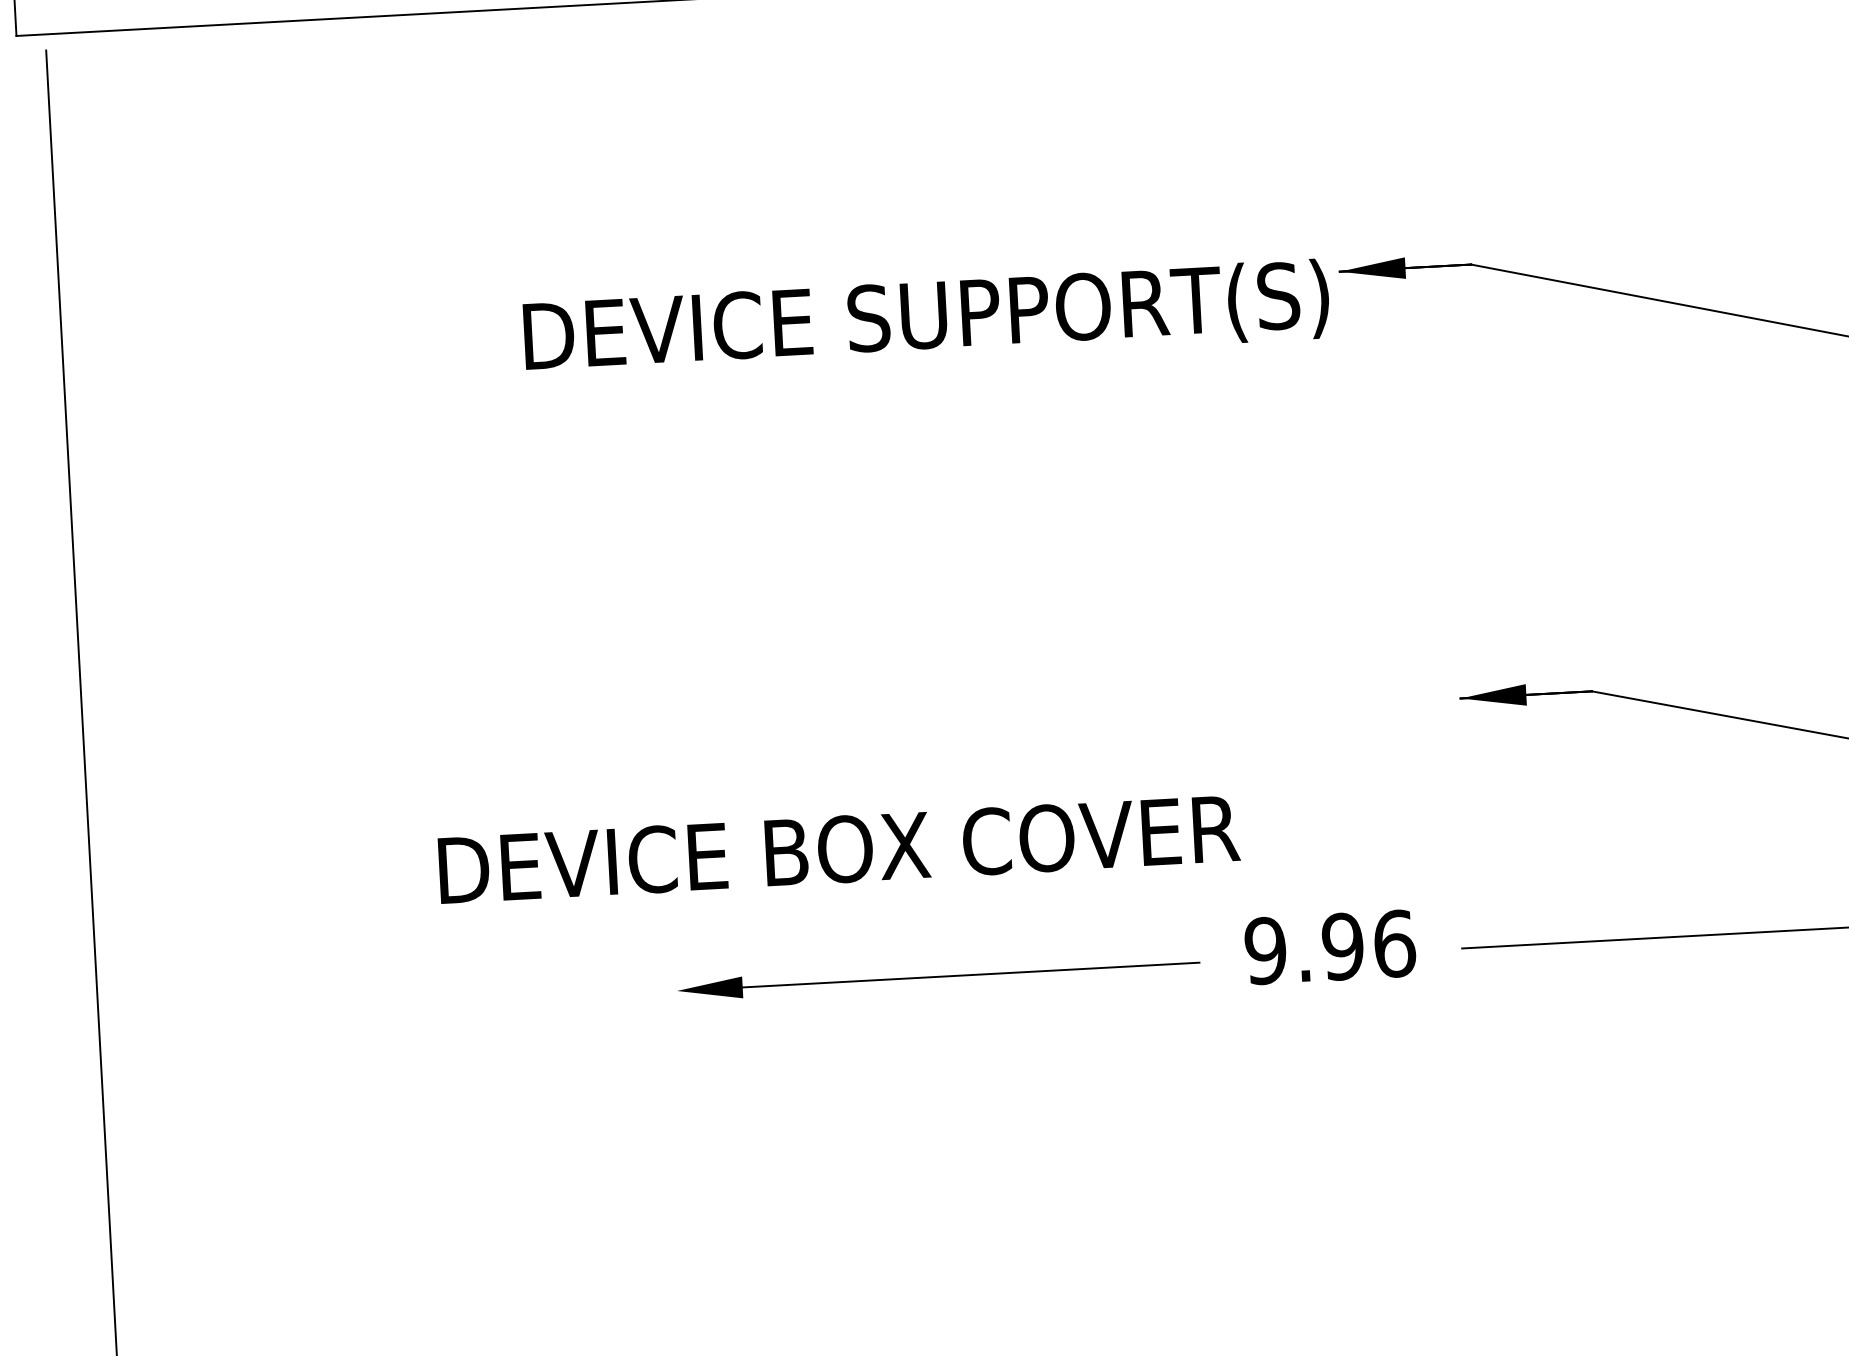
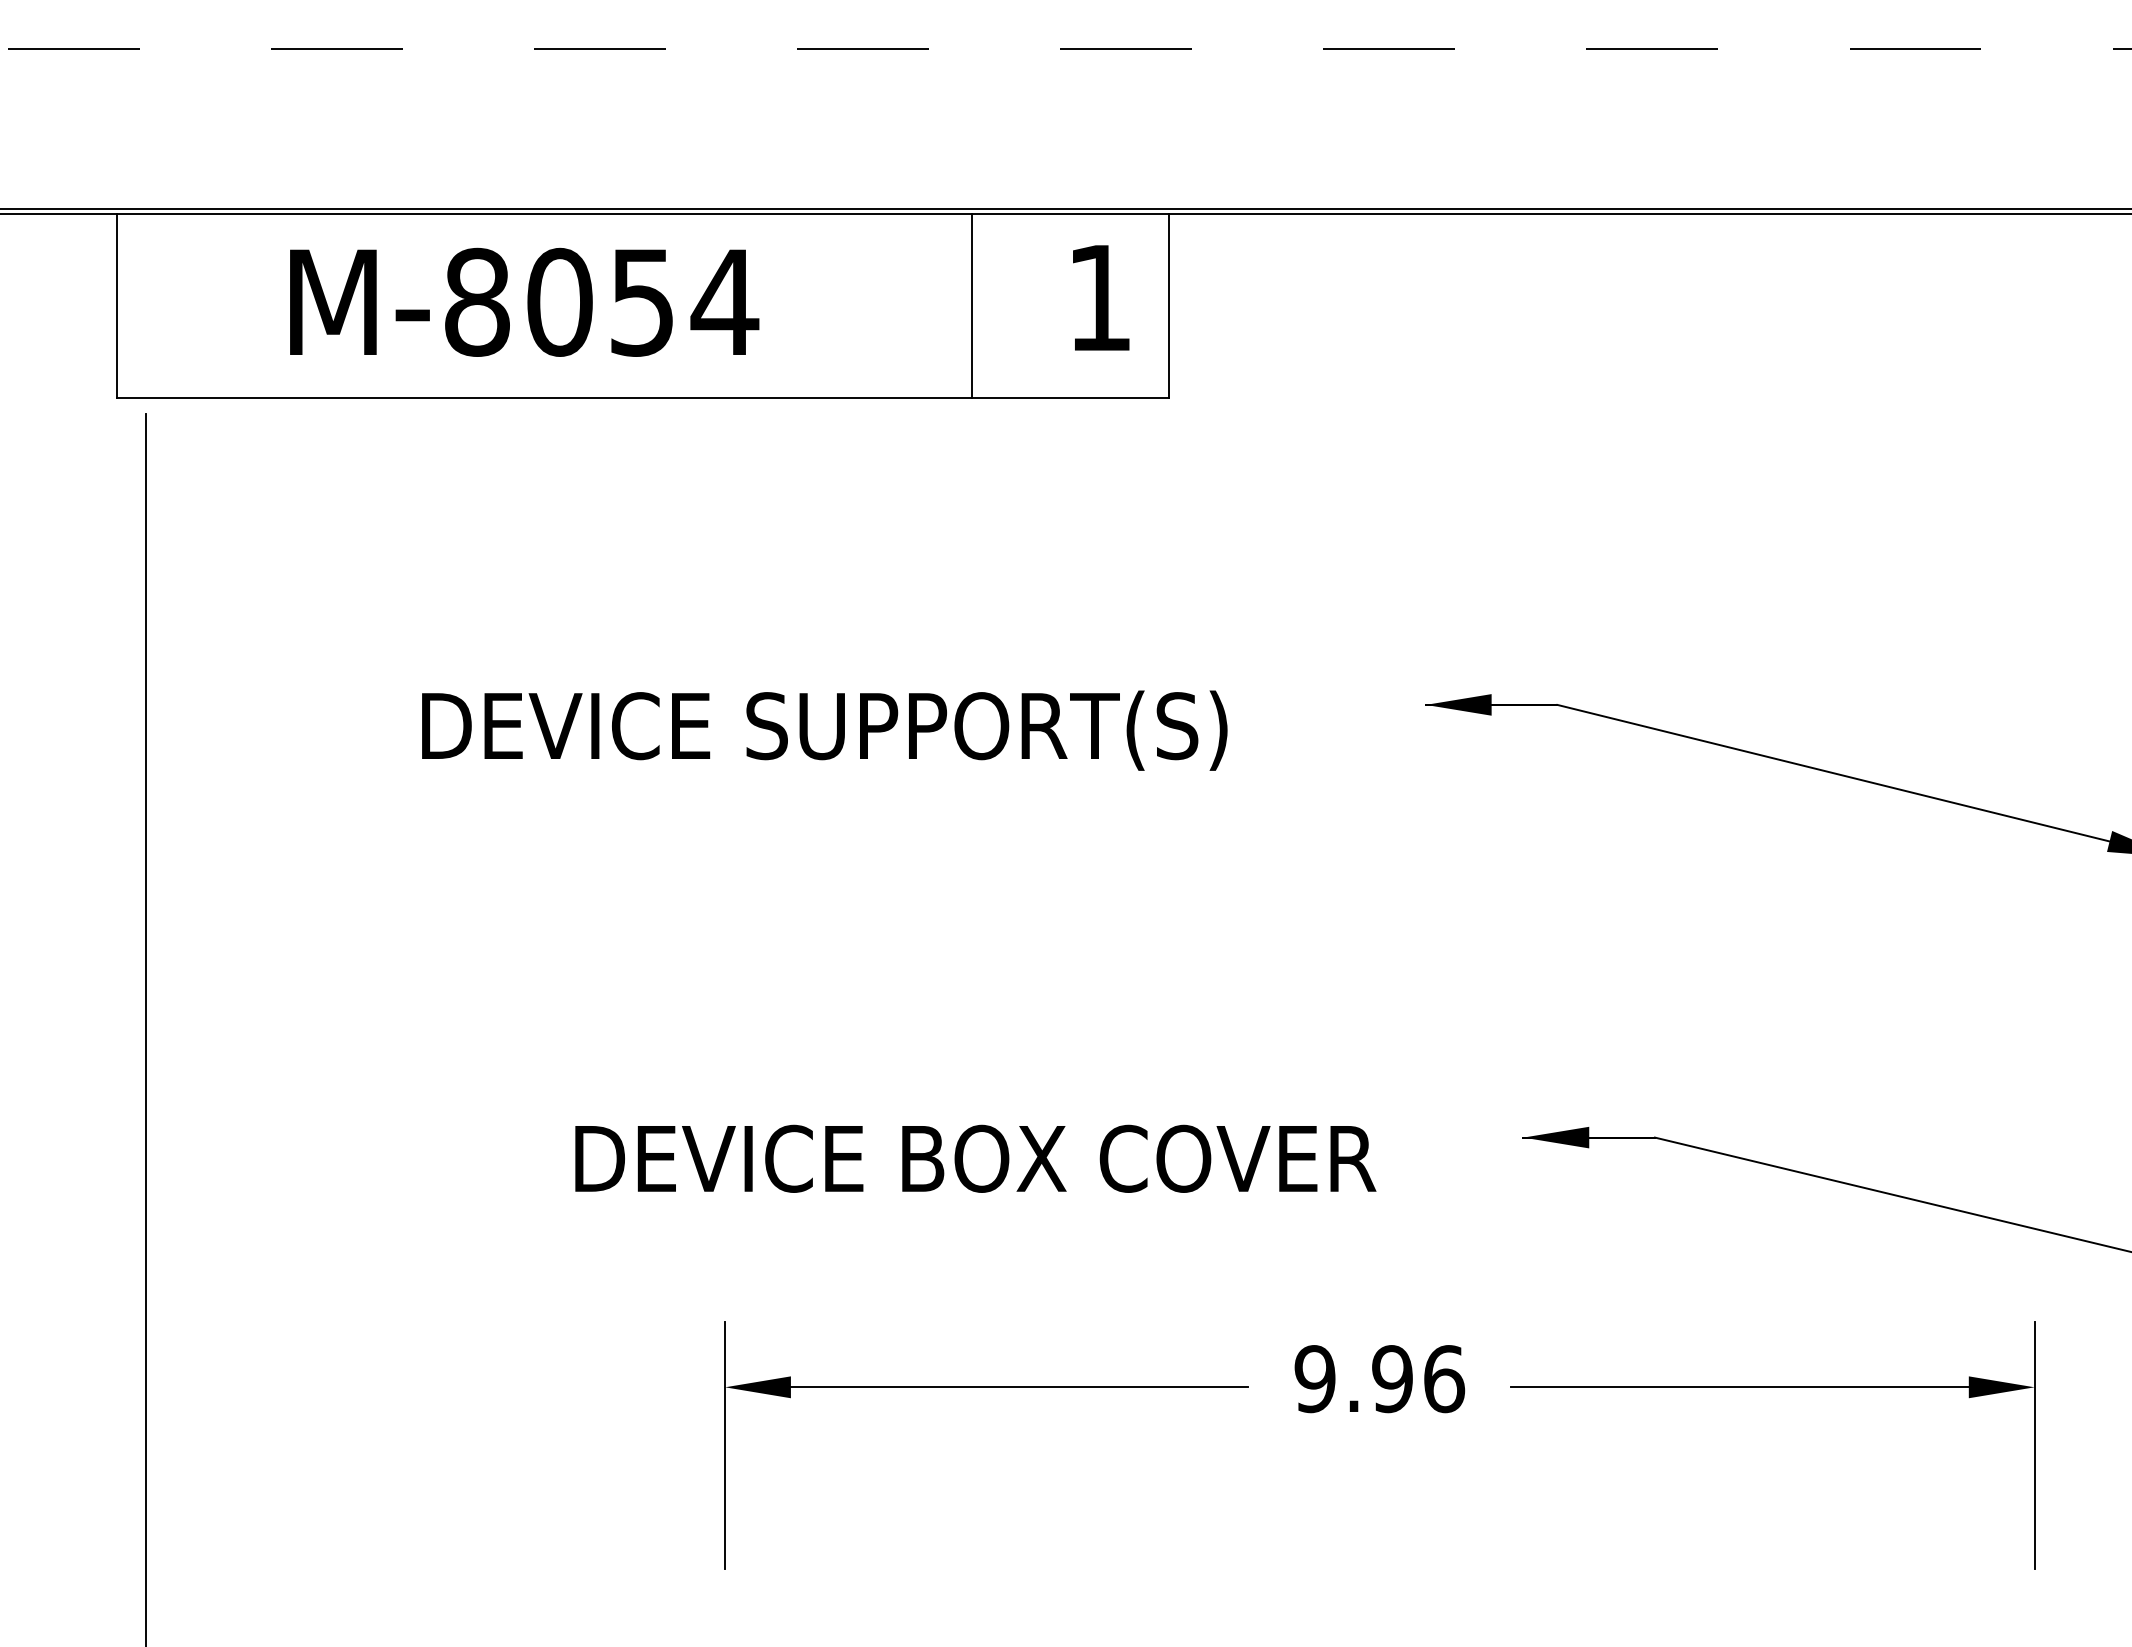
text: (926, 319) -> (824, 730), moved
text: (838, 849) -> (975, 1158), moved
line: (680, 1048) -> (725, 1444), added

